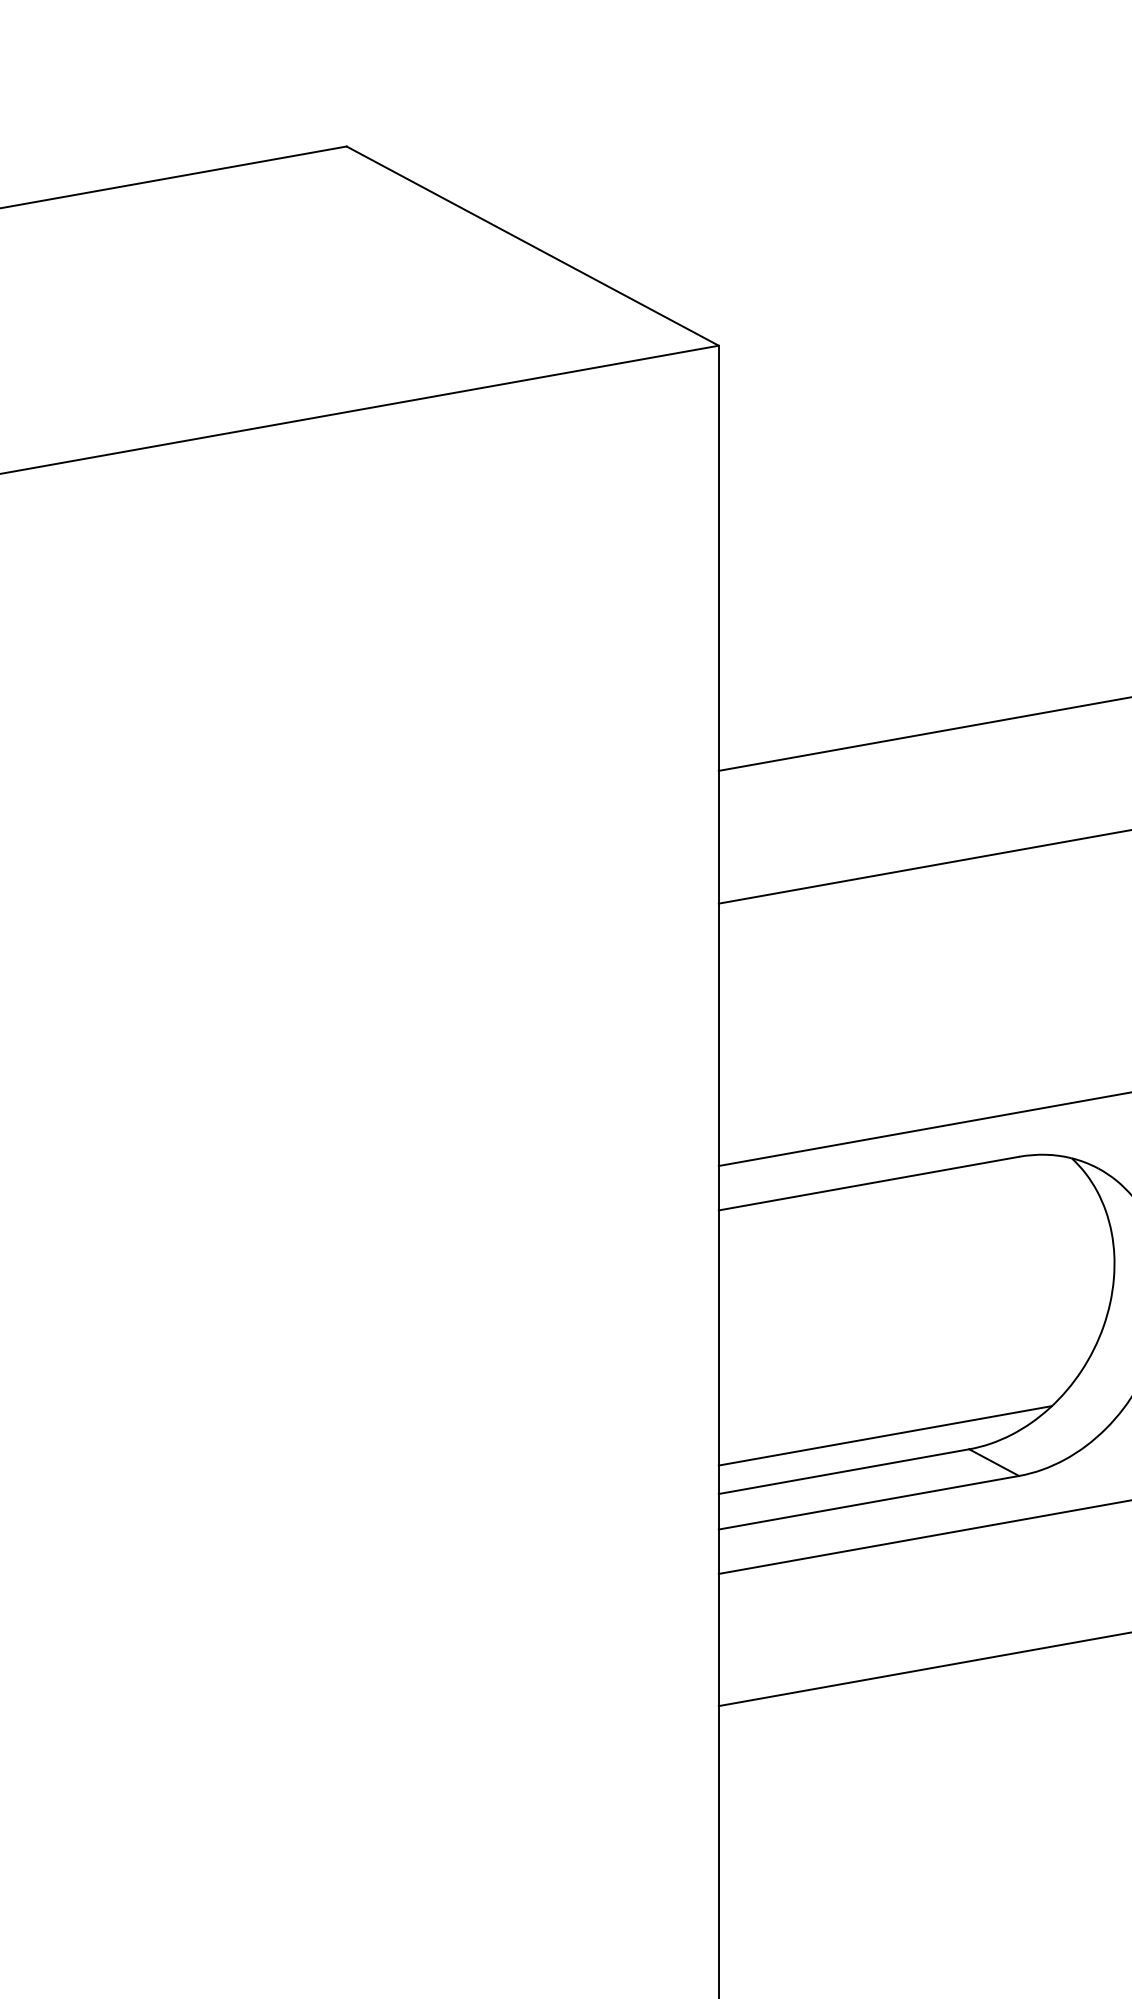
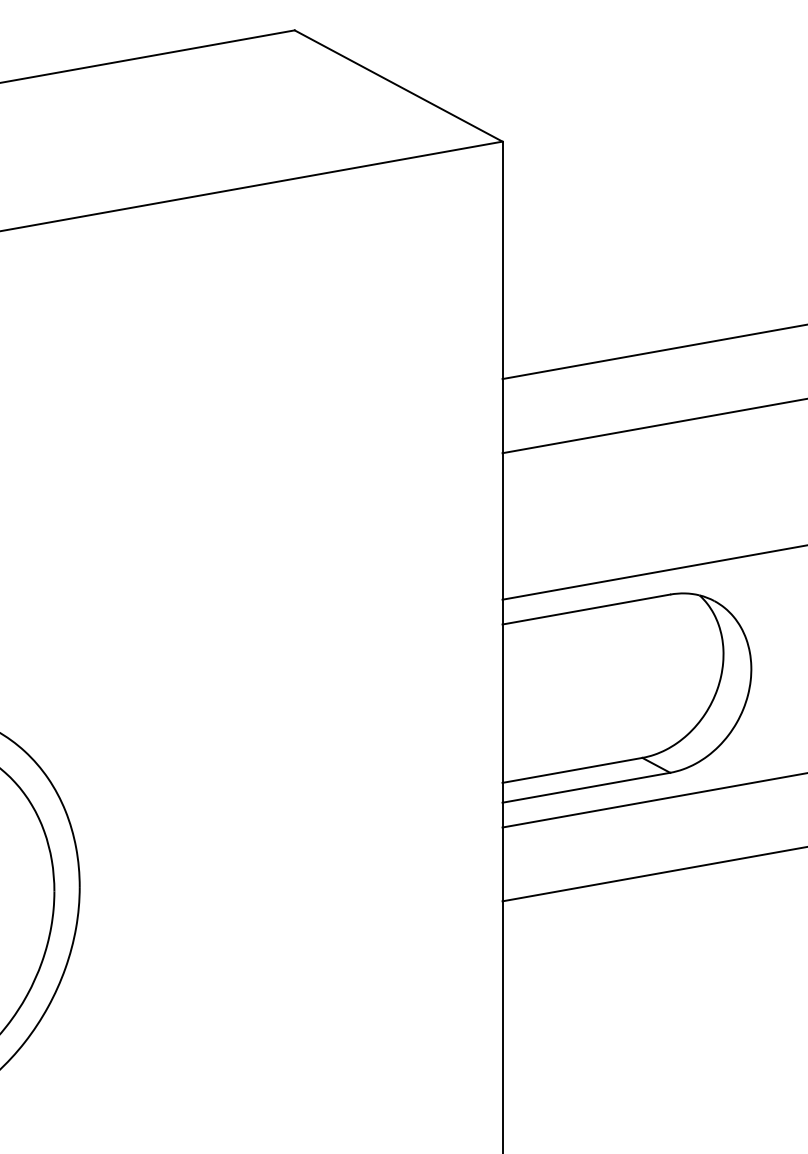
line: (885, 1434) -> (595, 749), removed

